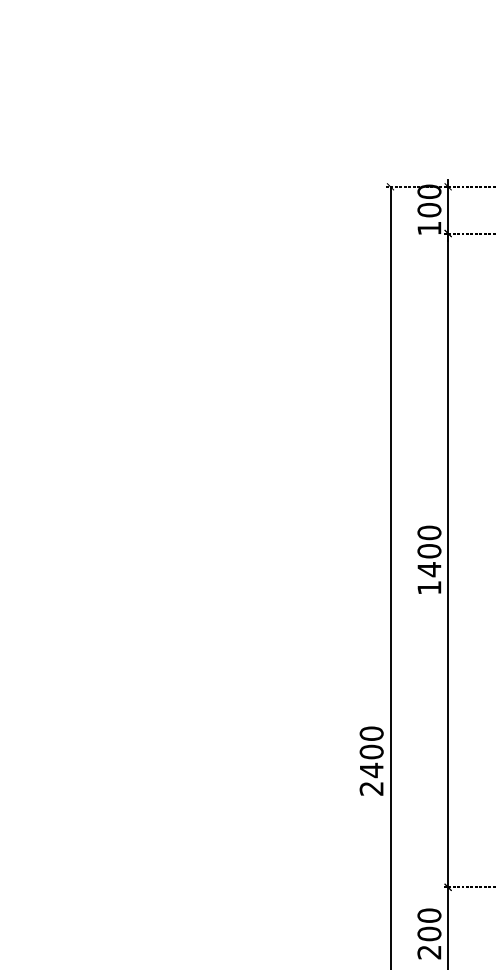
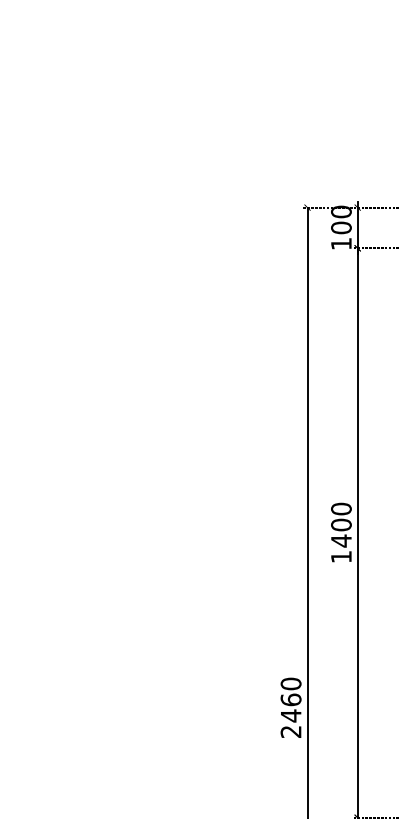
text: (371, 751) -> (290, 699), 2400 -> 2460

